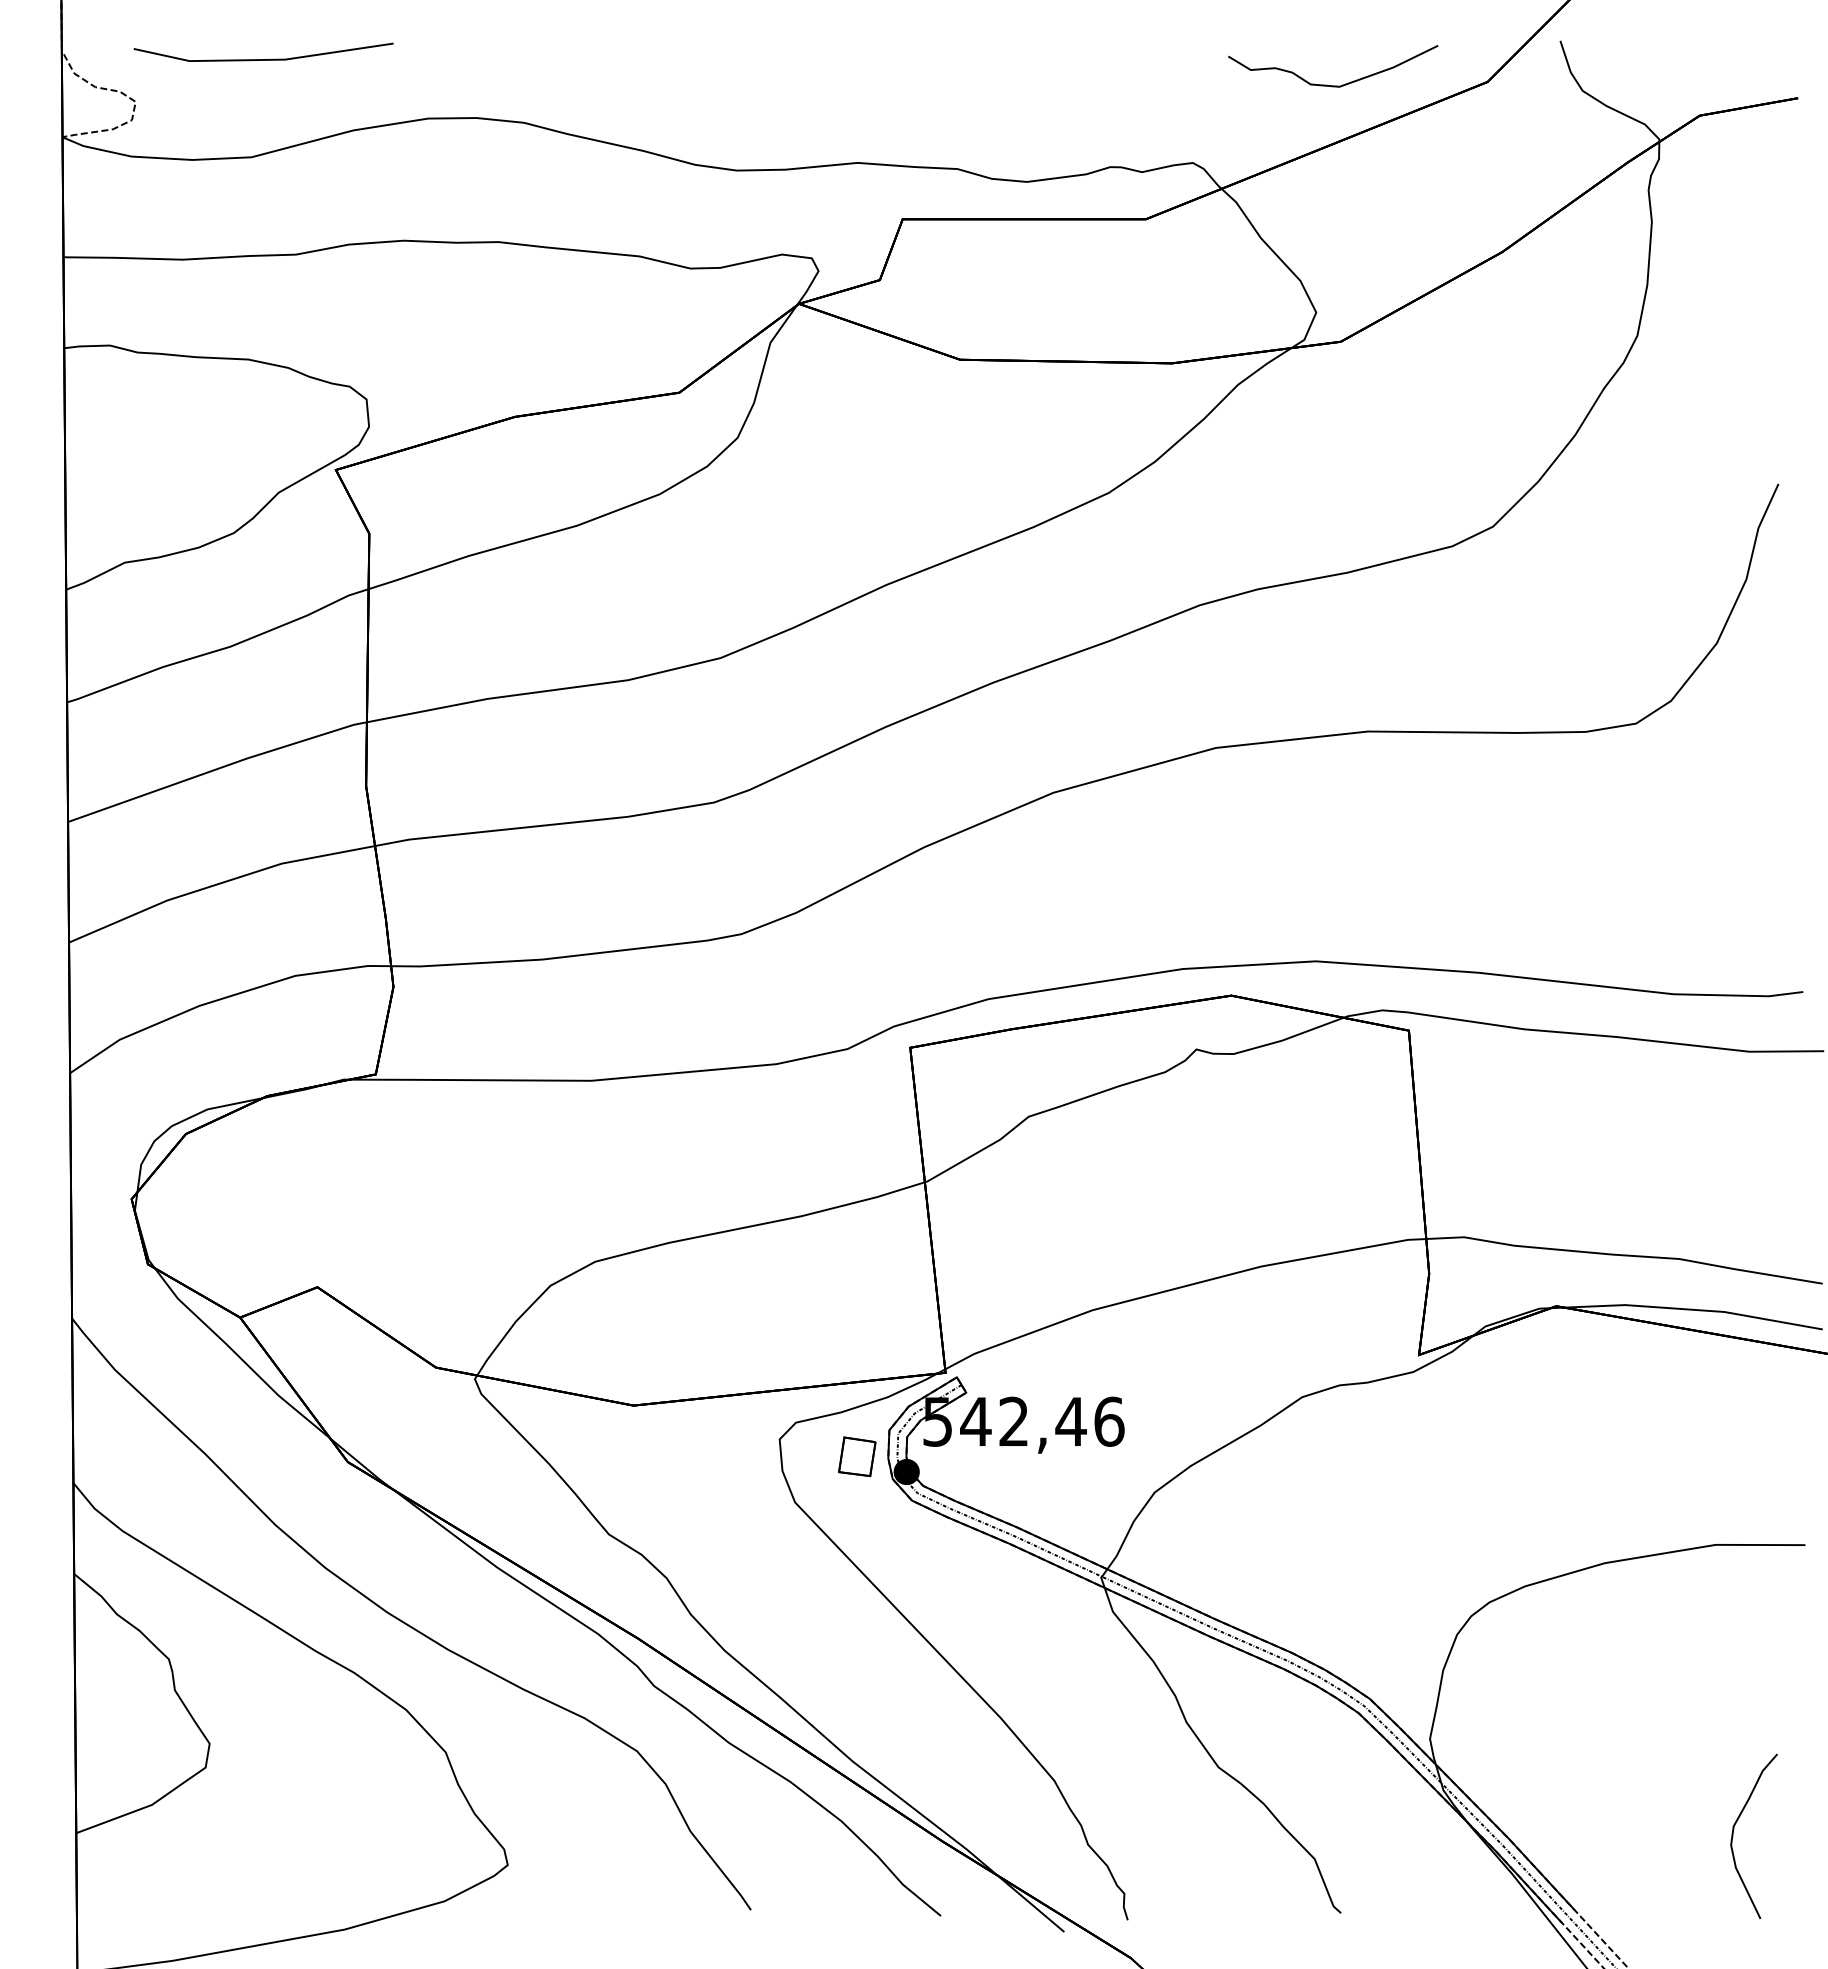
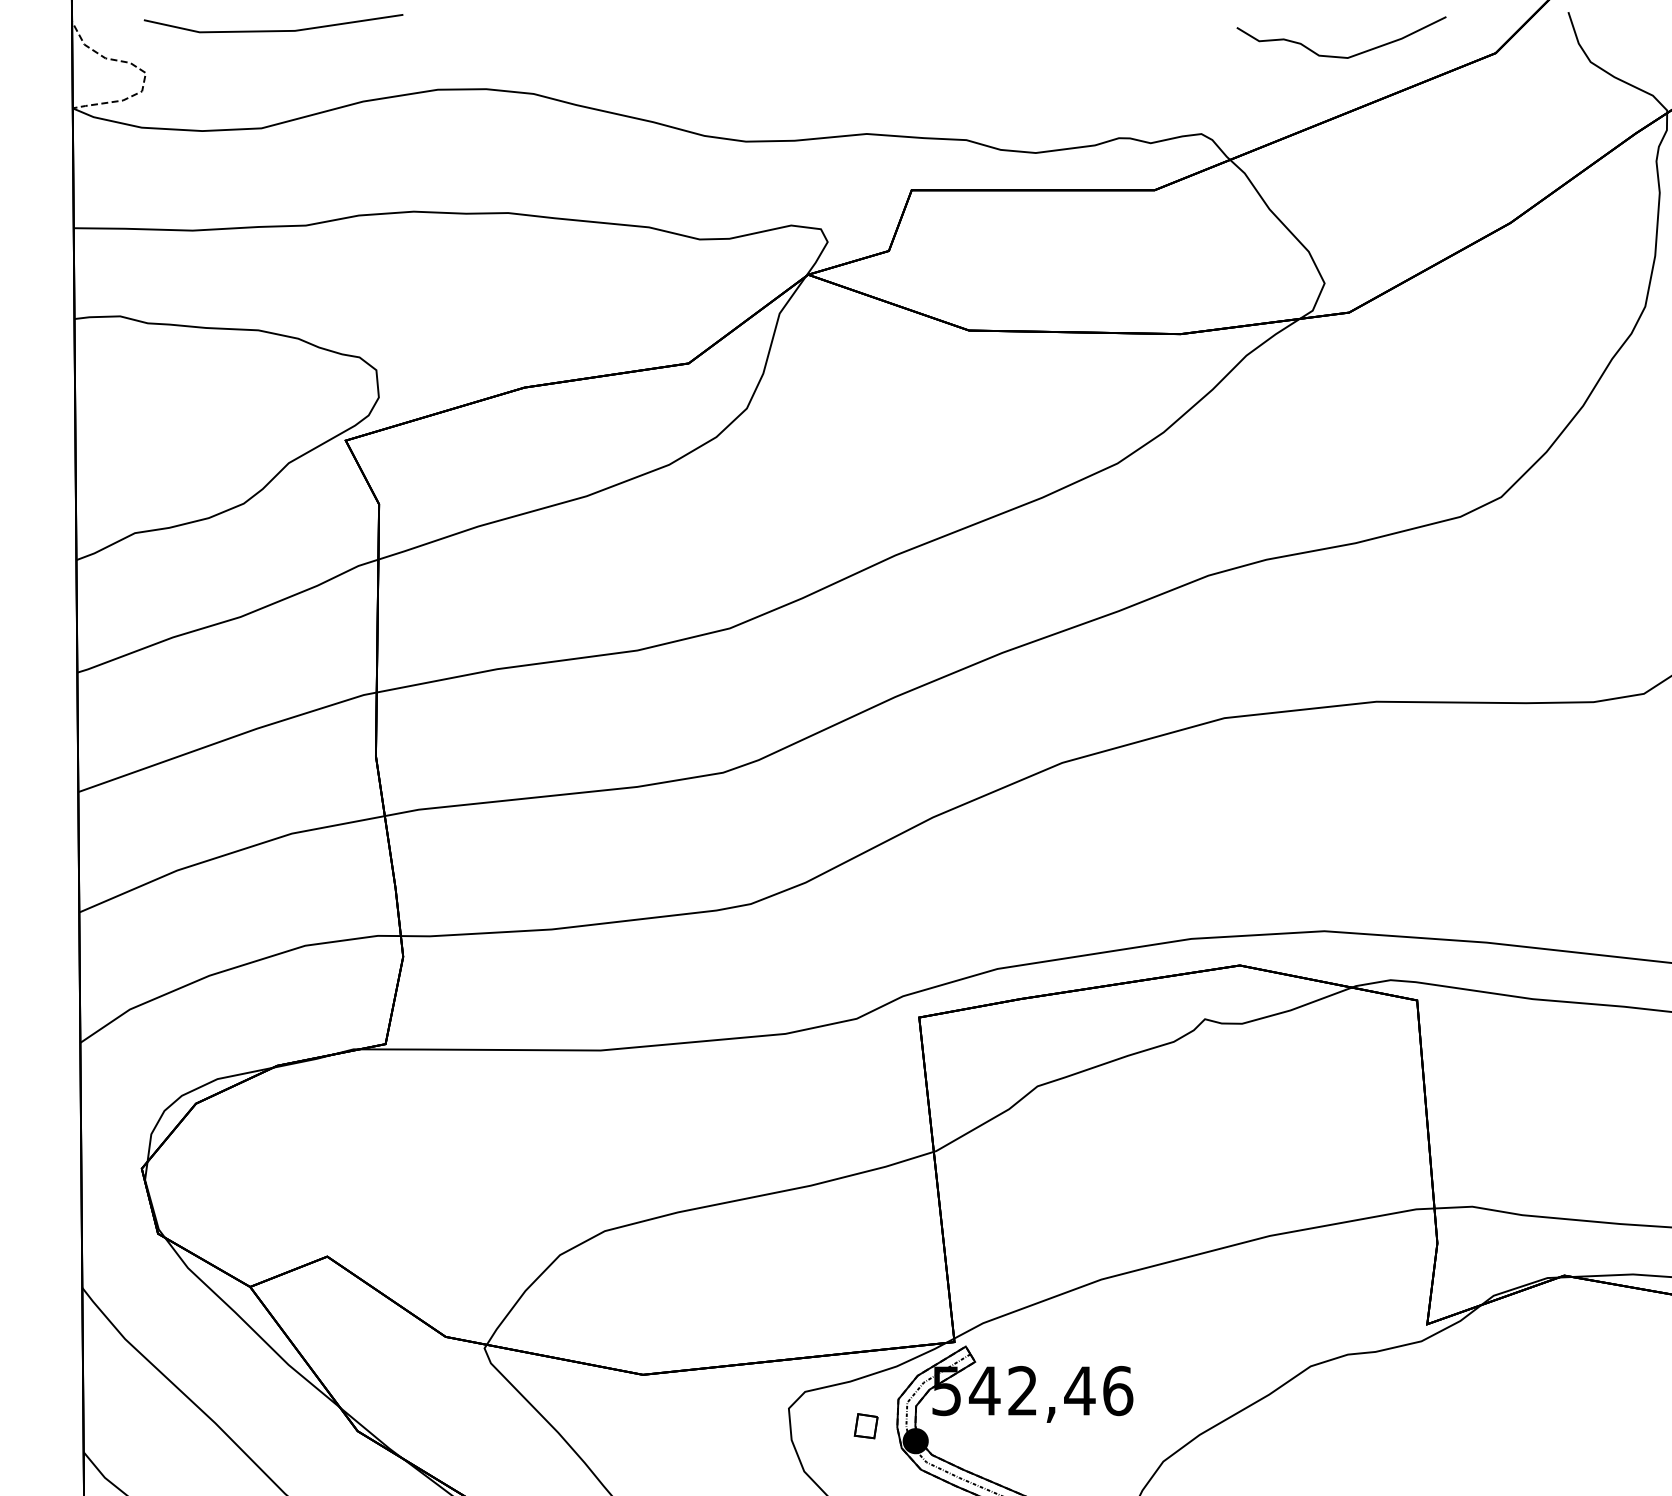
part: (856, 1457) -> (865, 1426), size x0.62

